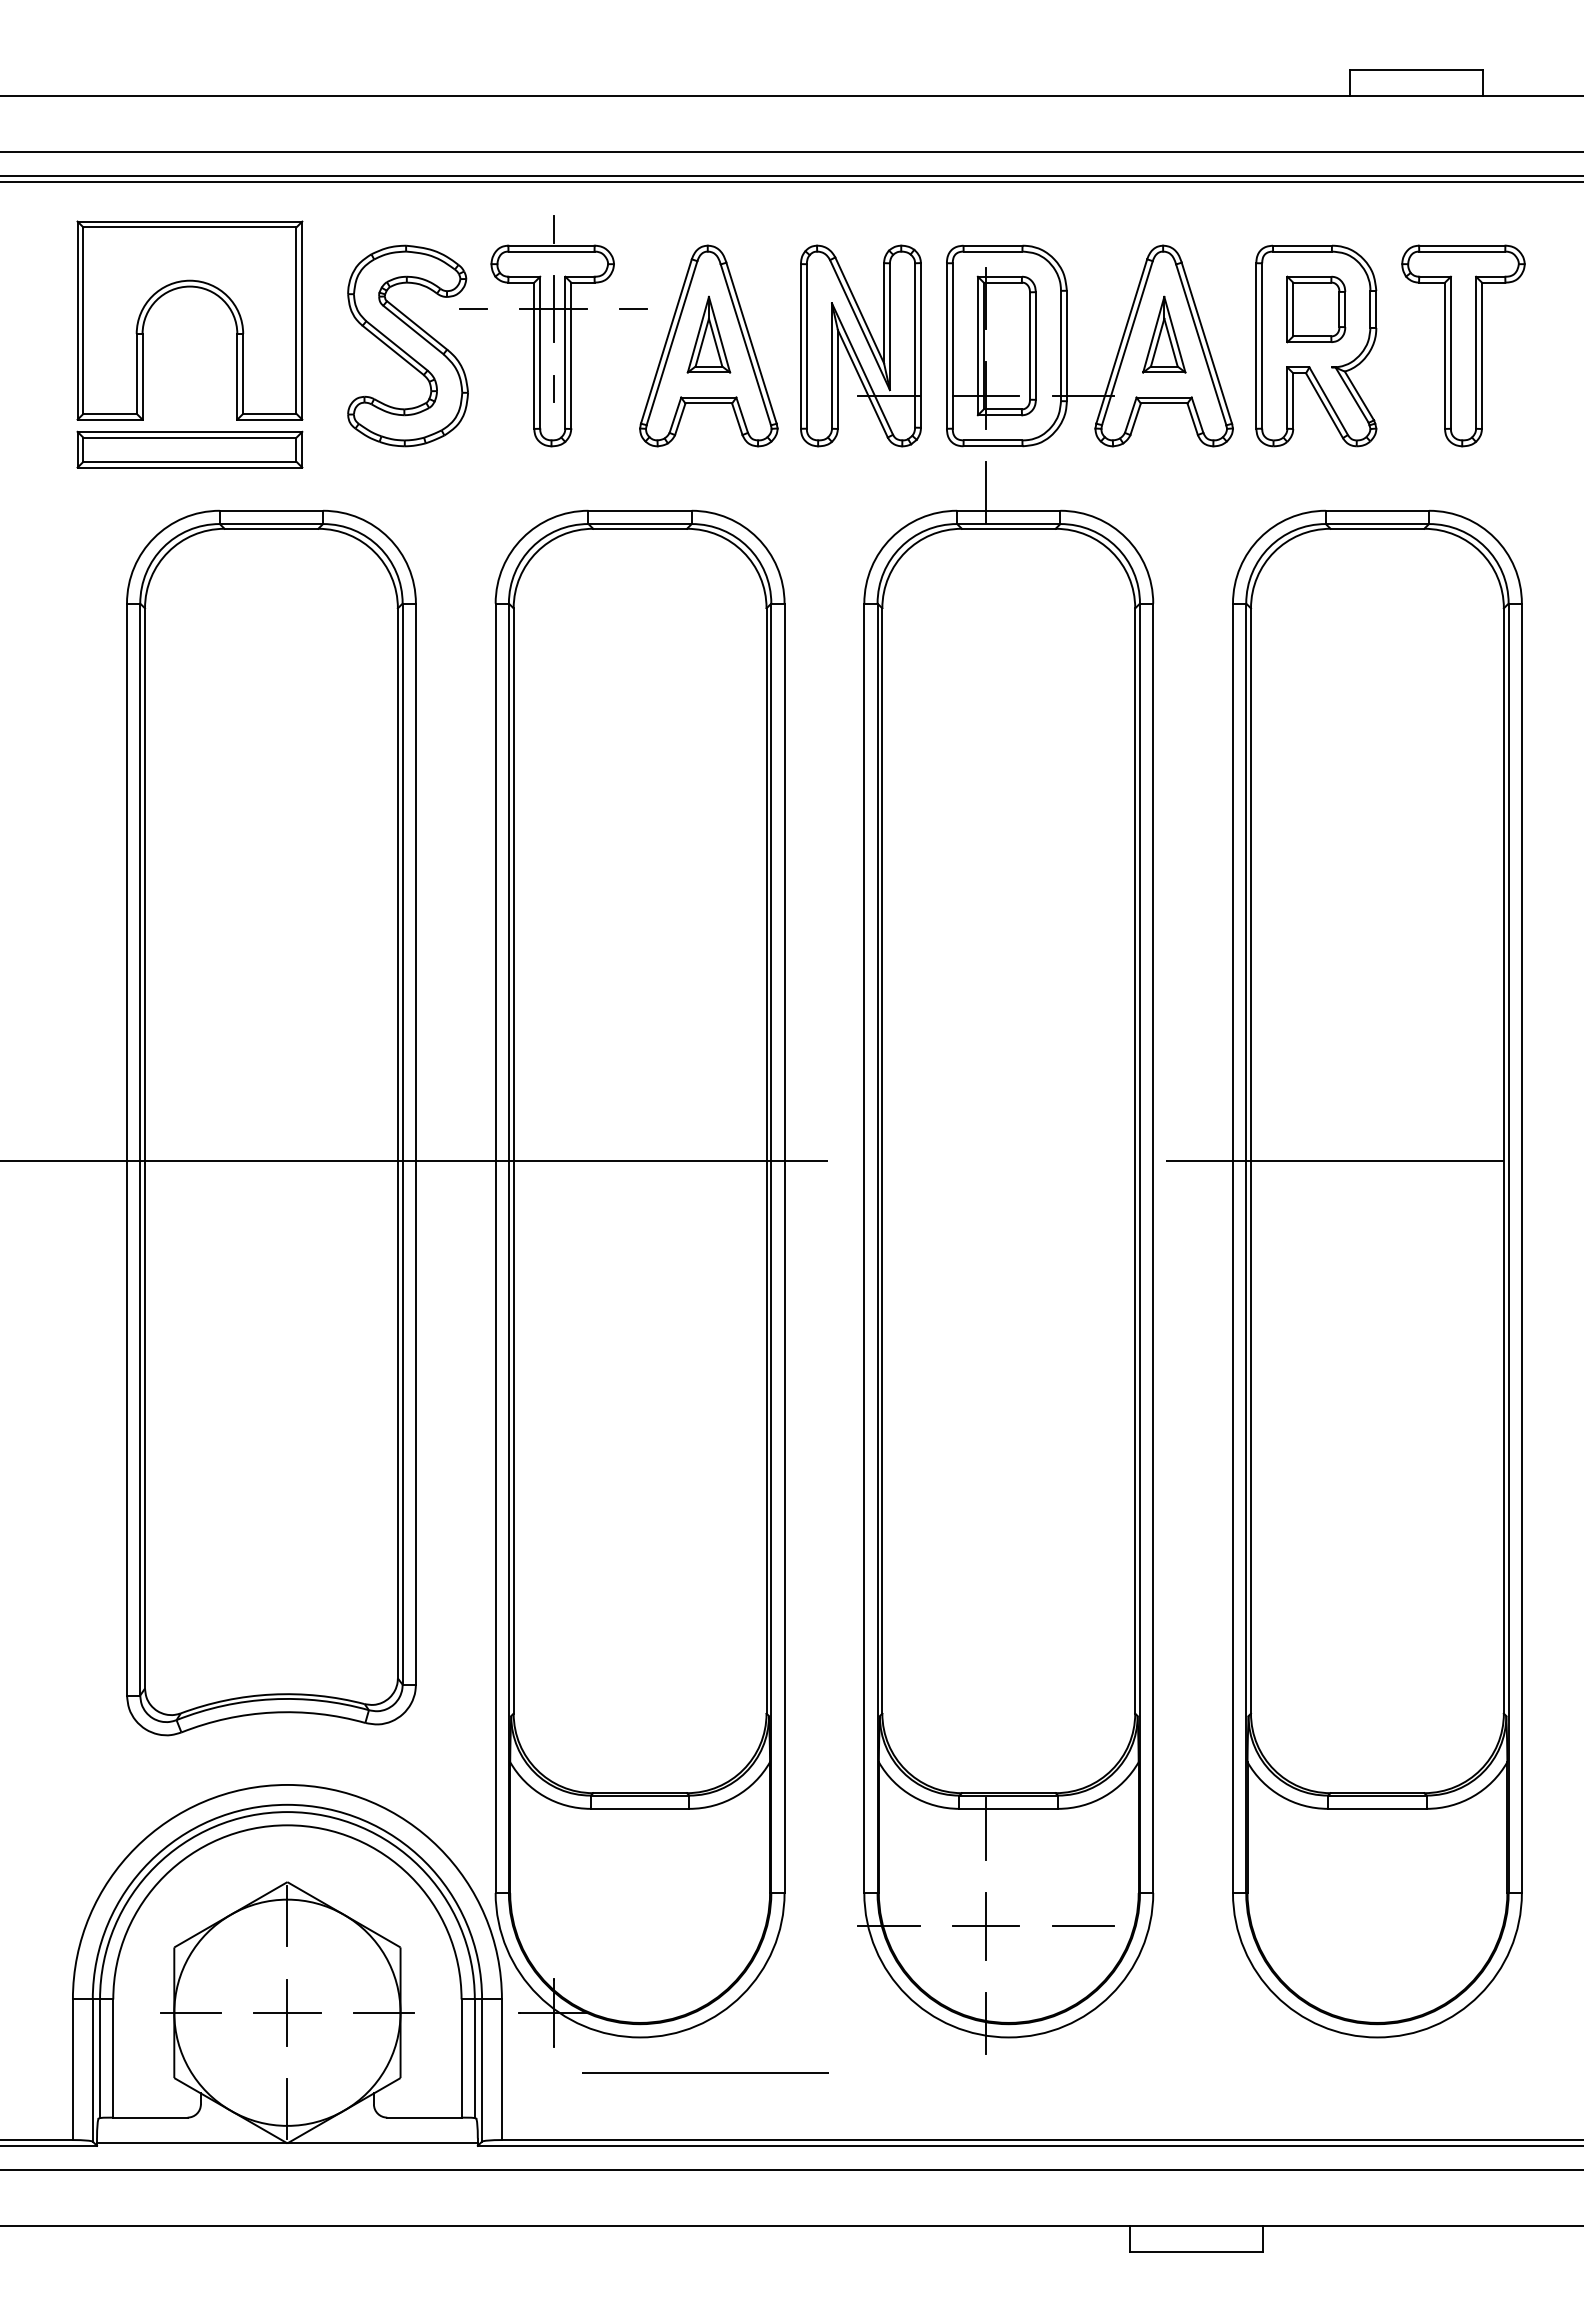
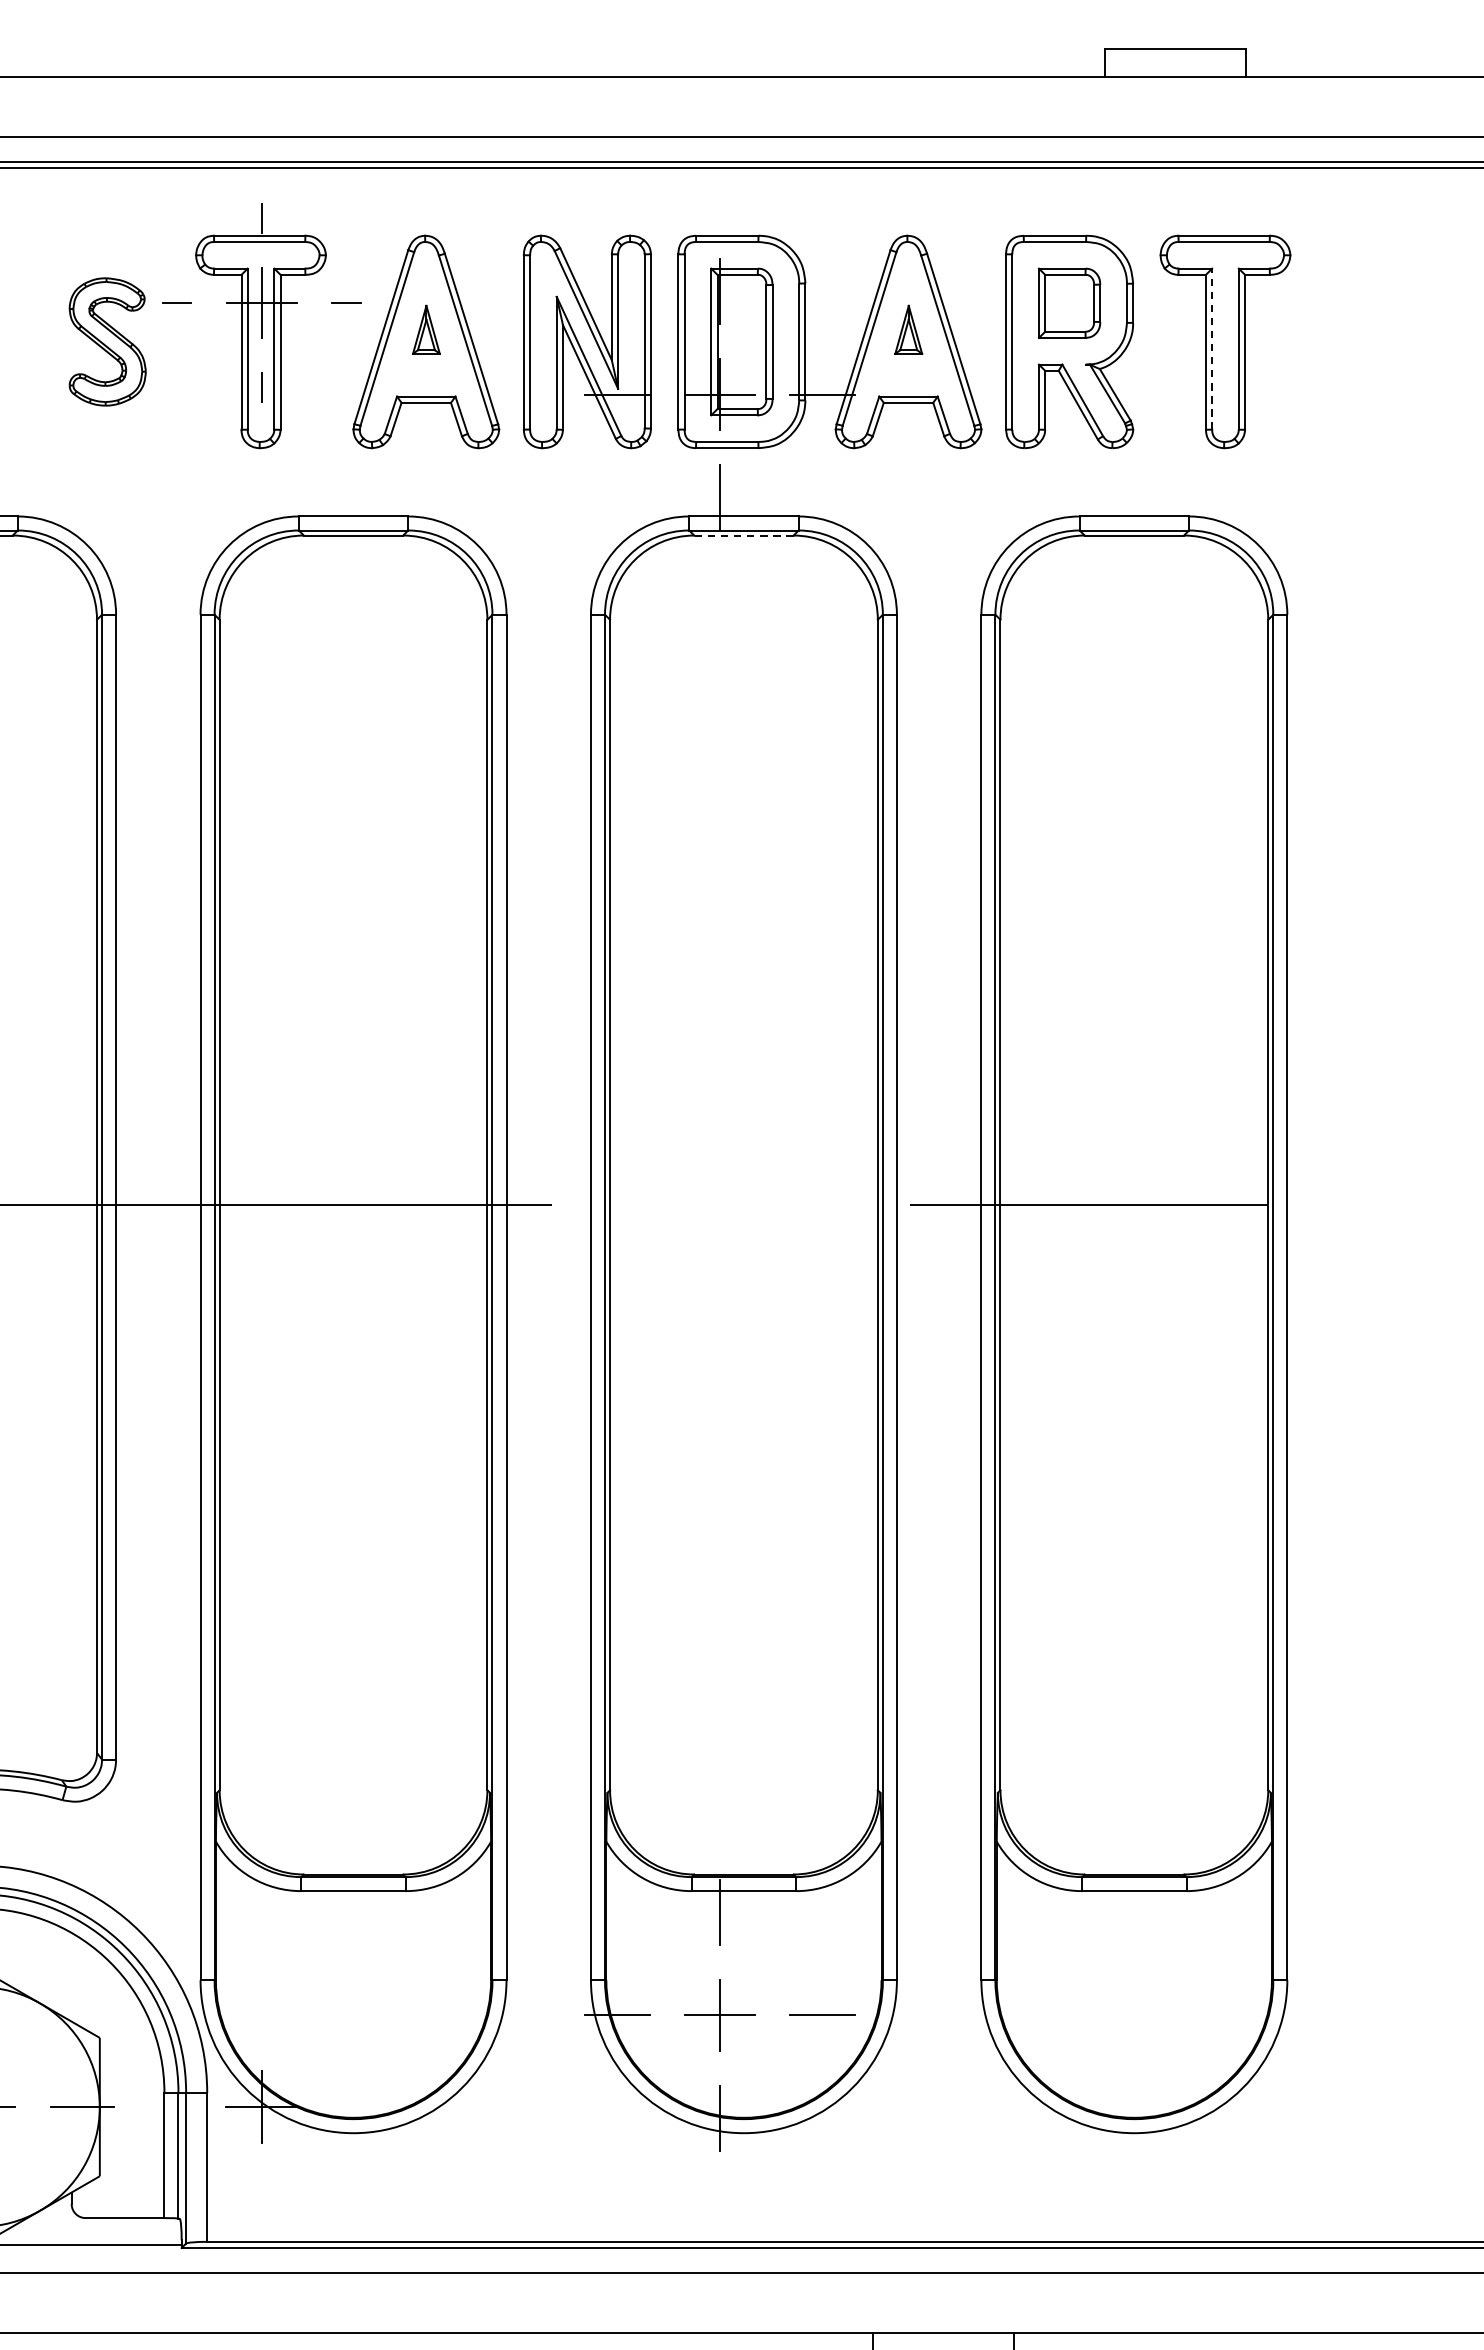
part: (708, 334) -> (425, 329), size x0.6
part: (1164, 334) -> (908, 329), size x0.6
part: (407, 345) -> (107, 341), size x0.6
line: (1450, 352) -> (1211, 348), solid -> dashed
line: (1008, 528) -> (743, 535), solid -> dashed
line: (705, 2073) -> (422, 2171), removed

